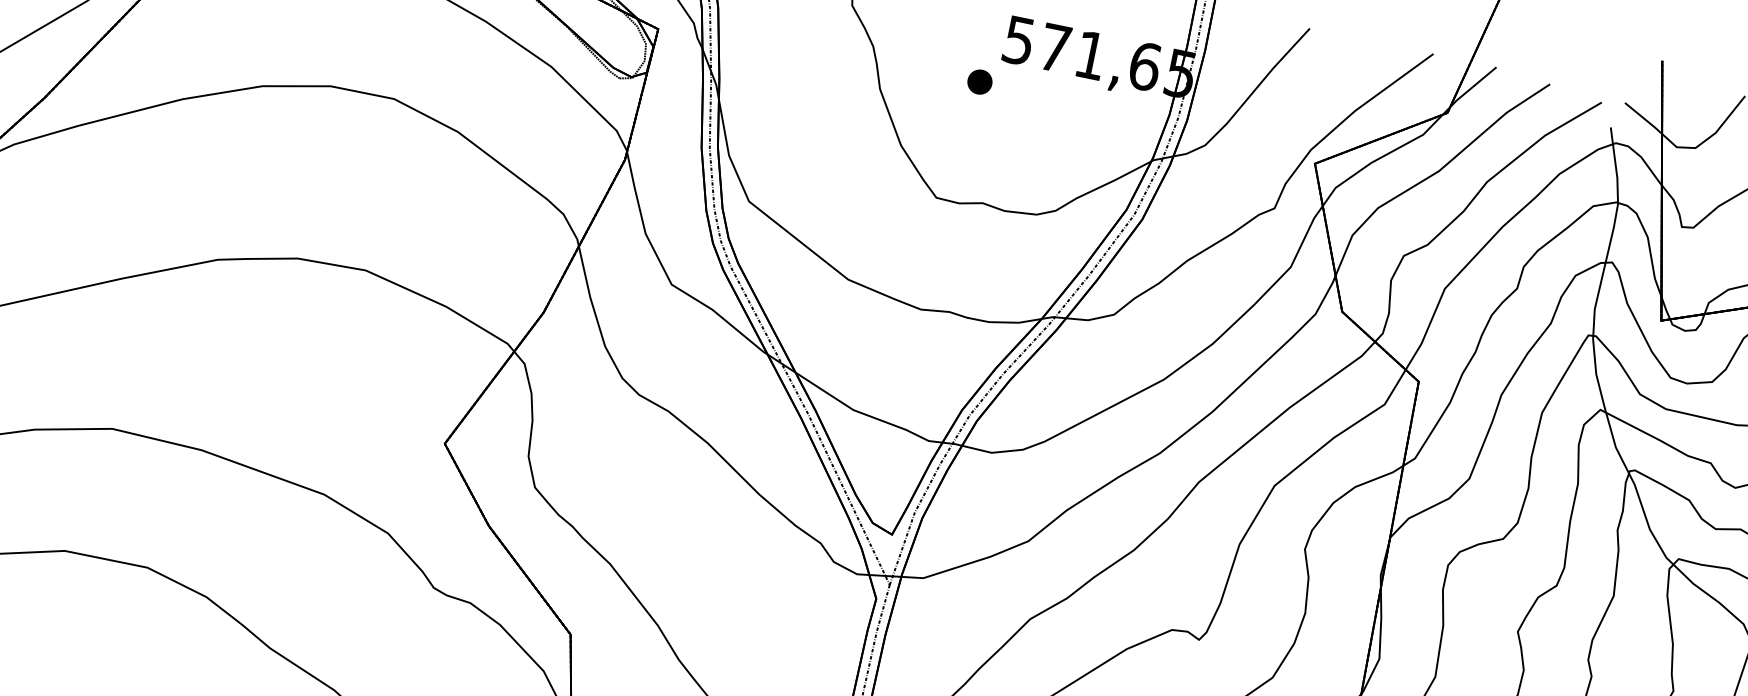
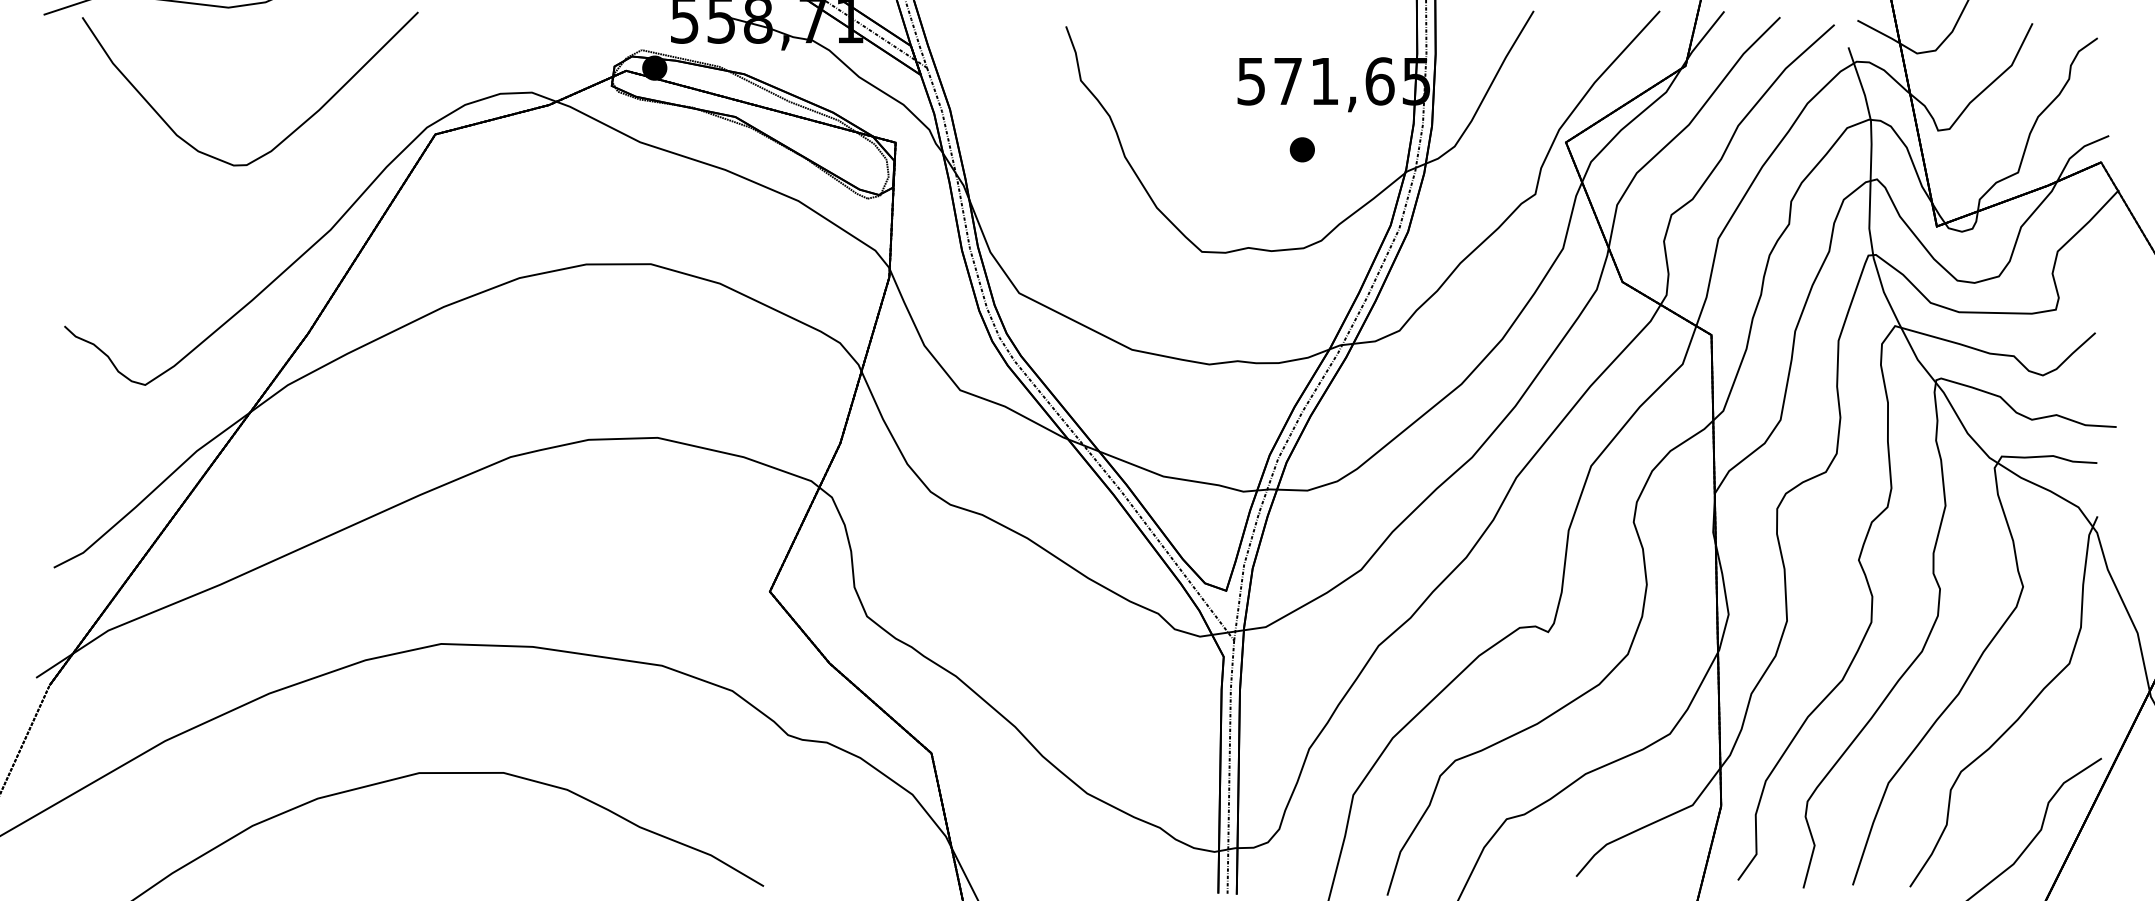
part: (979, 81) -> (1301, 149), moved

